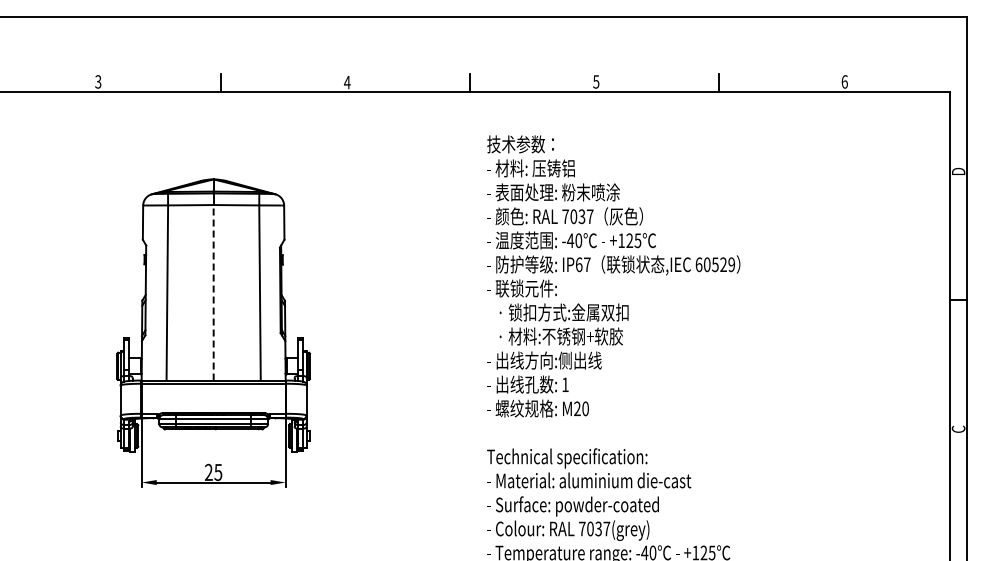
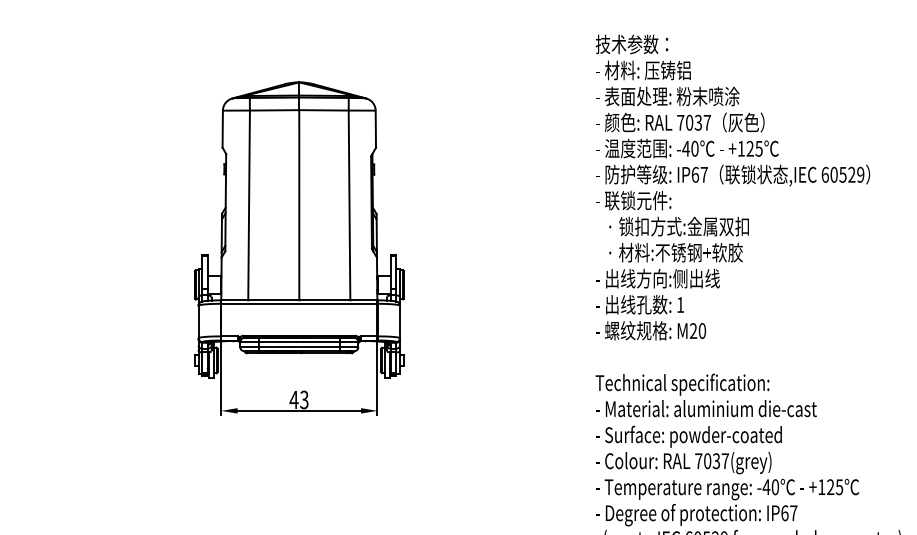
line: (213, 292) -> (299, 204), dashed -> solid
text: (213, 471) -> (299, 398), 25 -> 43

